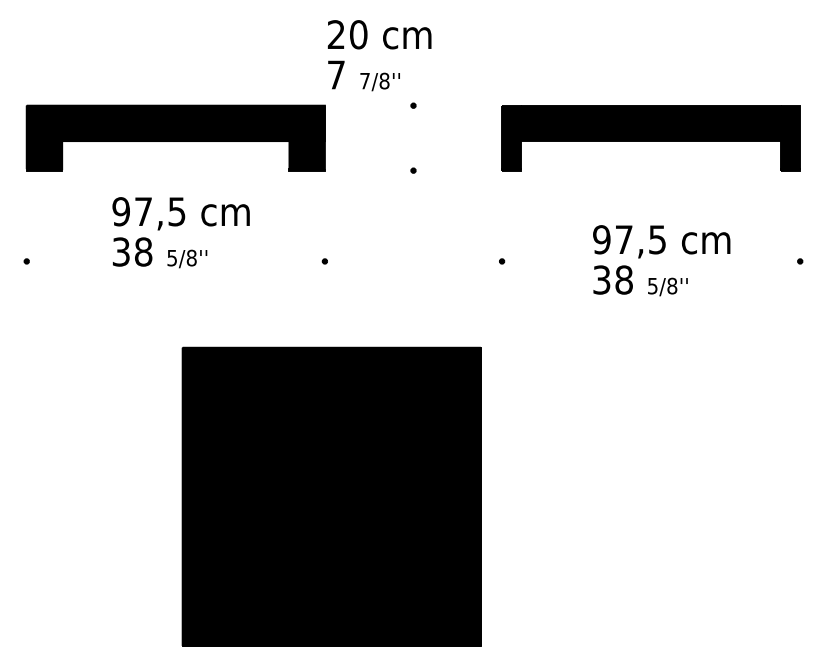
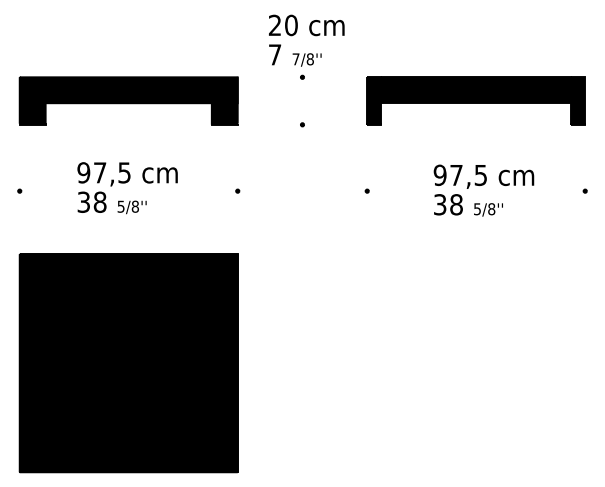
text: (379, 55) -> (306, 40), moved
text: (180, 233) -> (127, 188), moved
part: (331, 497) -> (128, 363), moved

